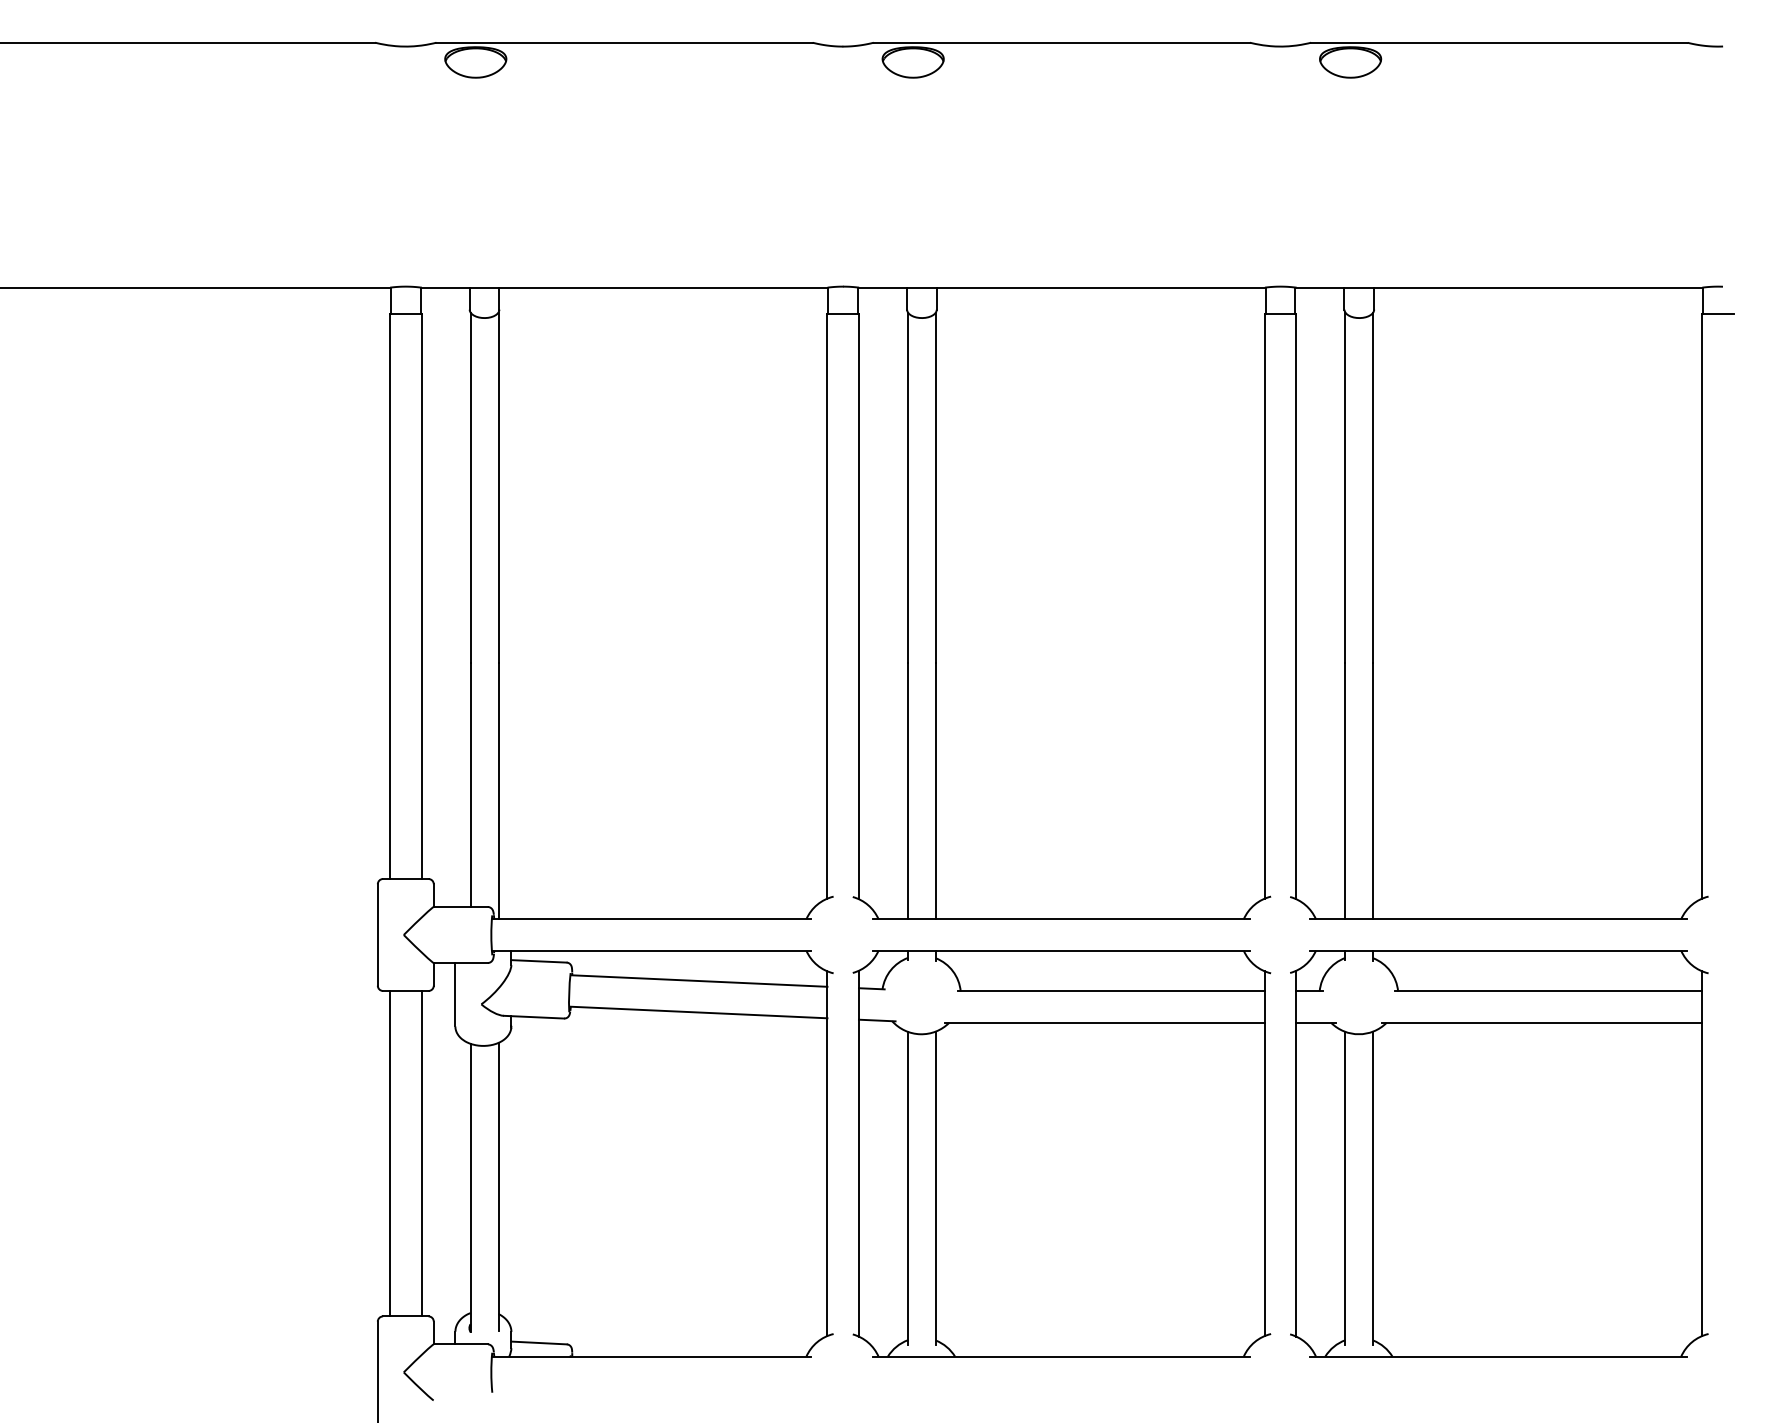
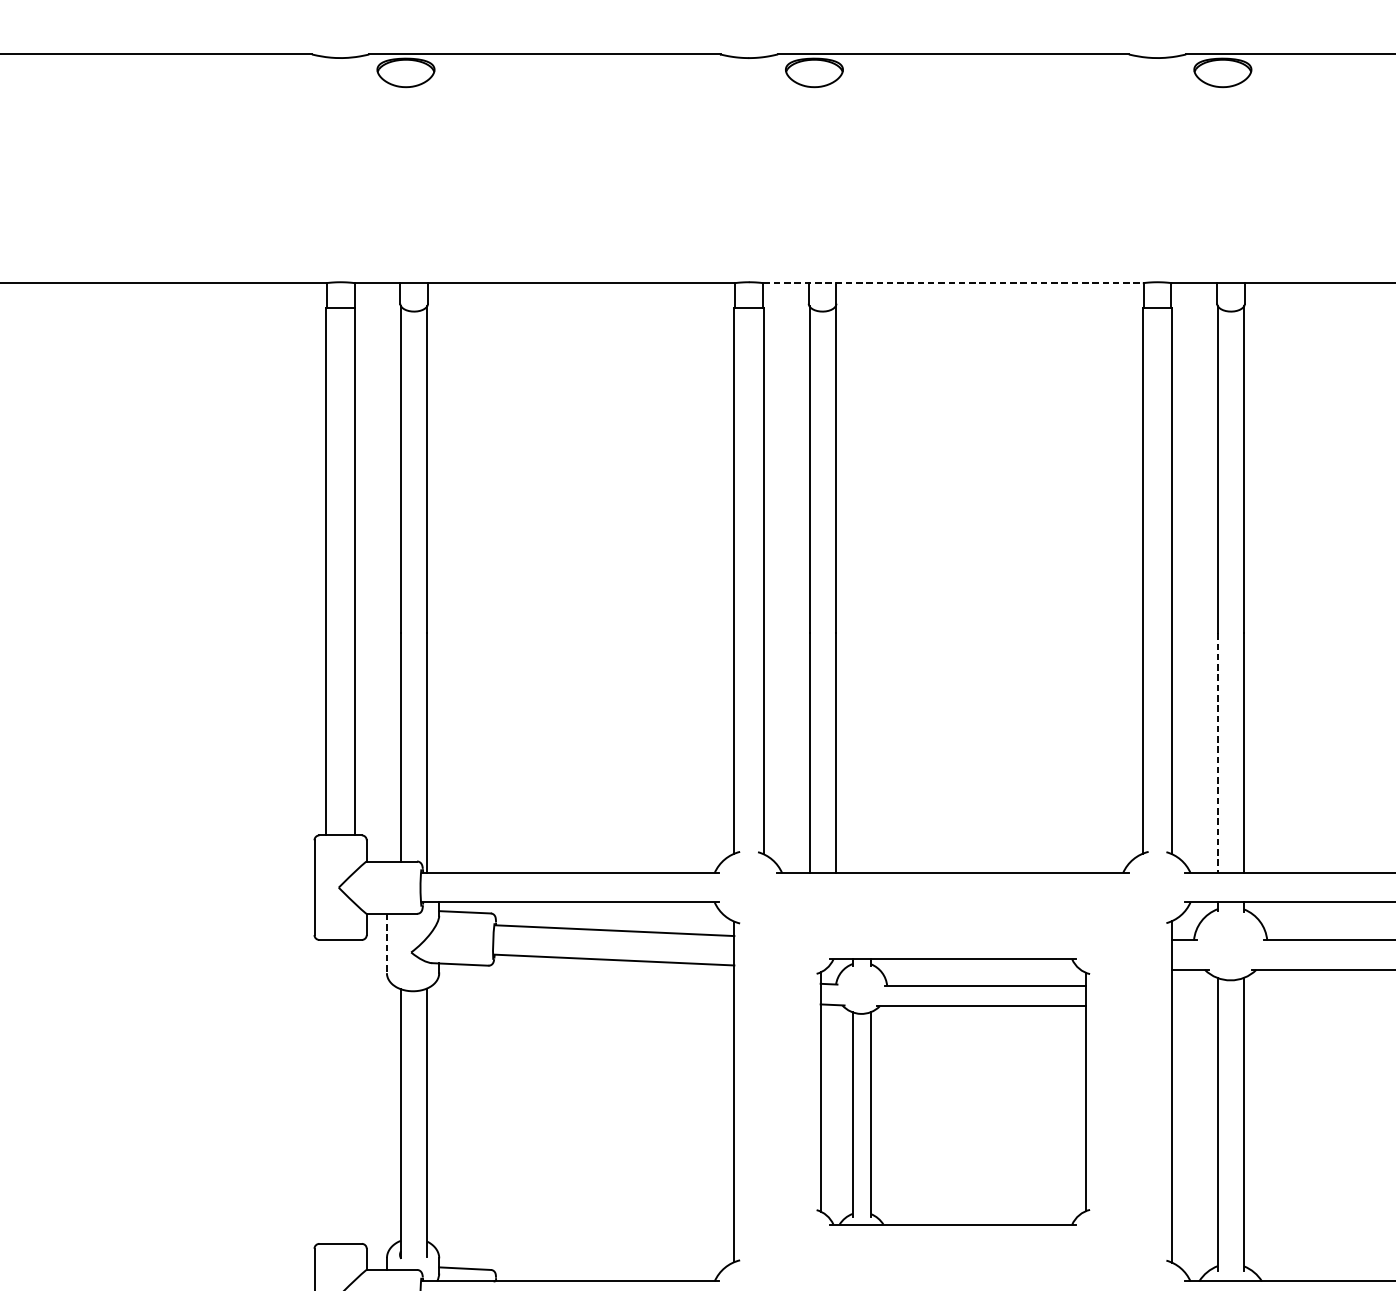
line: (1062, 287) -> (953, 283), solid -> dashed
line: (1345, 791) -> (1218, 753), solid -> dashed
line: (455, 994) -> (387, 943), solid -> dashed
line: (390, 1153) -> (326, 1091), removed
line: (421, 1153) -> (355, 1091), removed
part: (1061, 1153) -> (952, 1091), size x0.7

